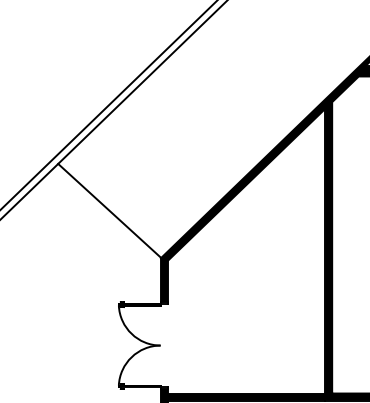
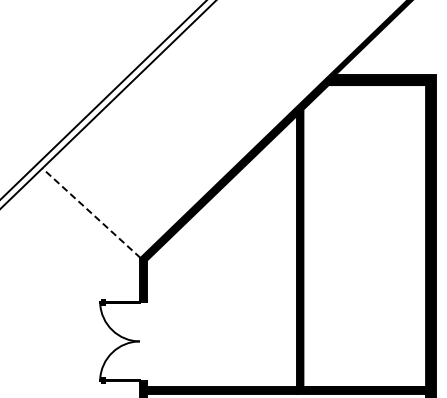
line: (109, 210) -> (91, 212), solid -> dashed

